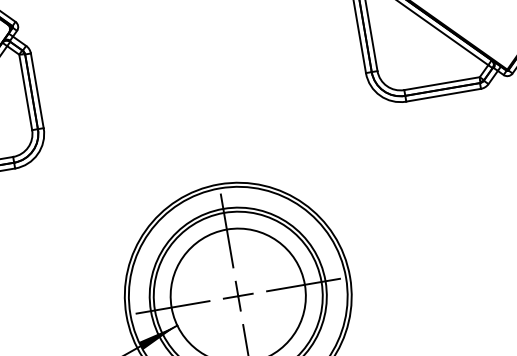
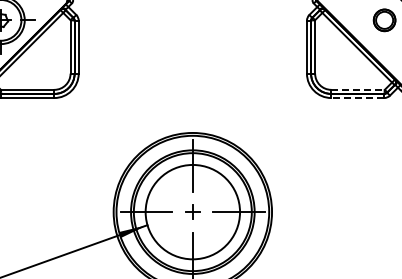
line: (442, 83) -> (358, 89), solid -> dashed
line: (443, 95) -> (357, 98), solid -> dashed
part: (237, 295) -> (192, 211), size x0.7

